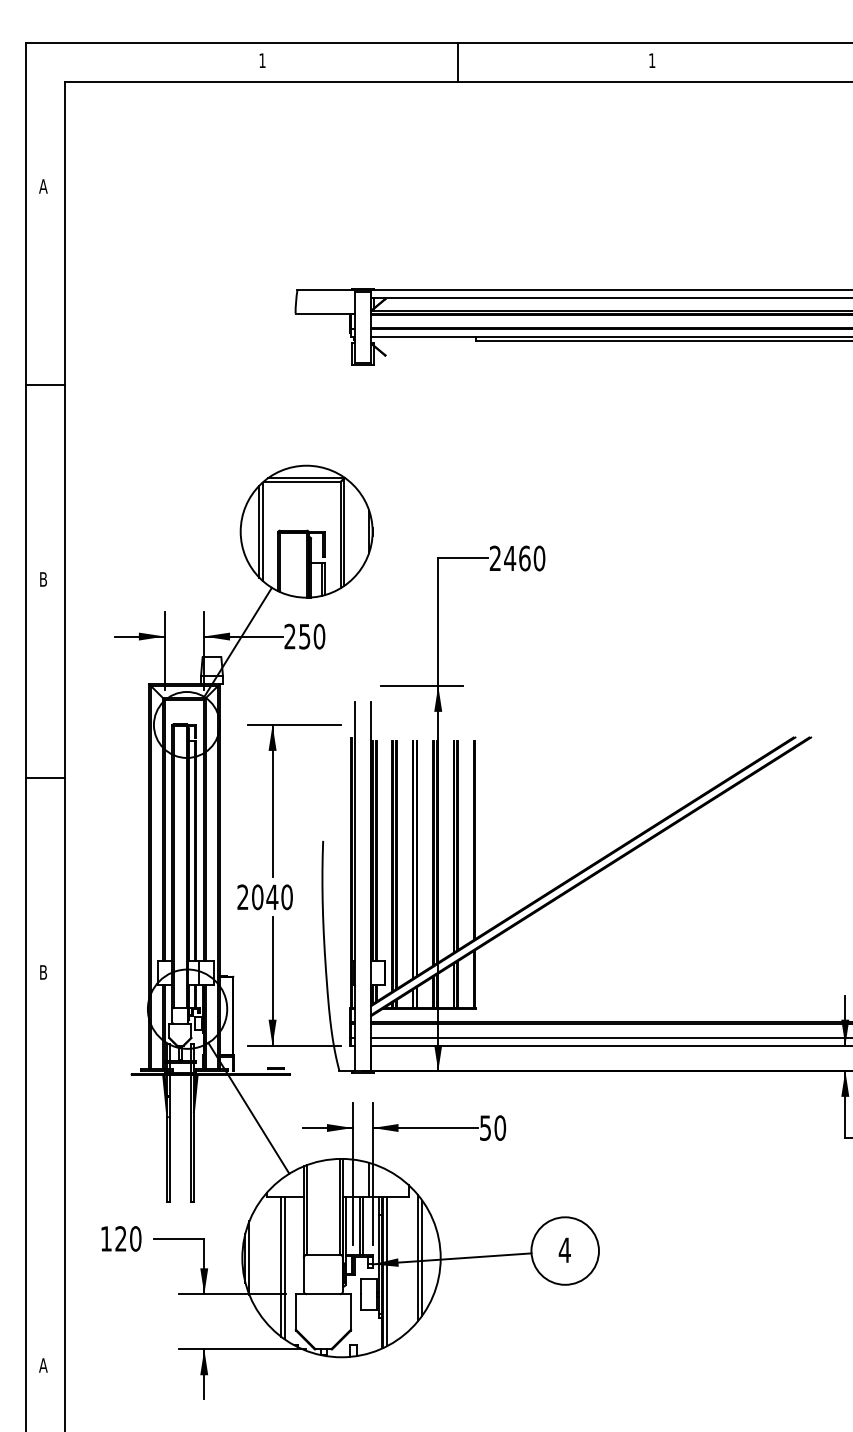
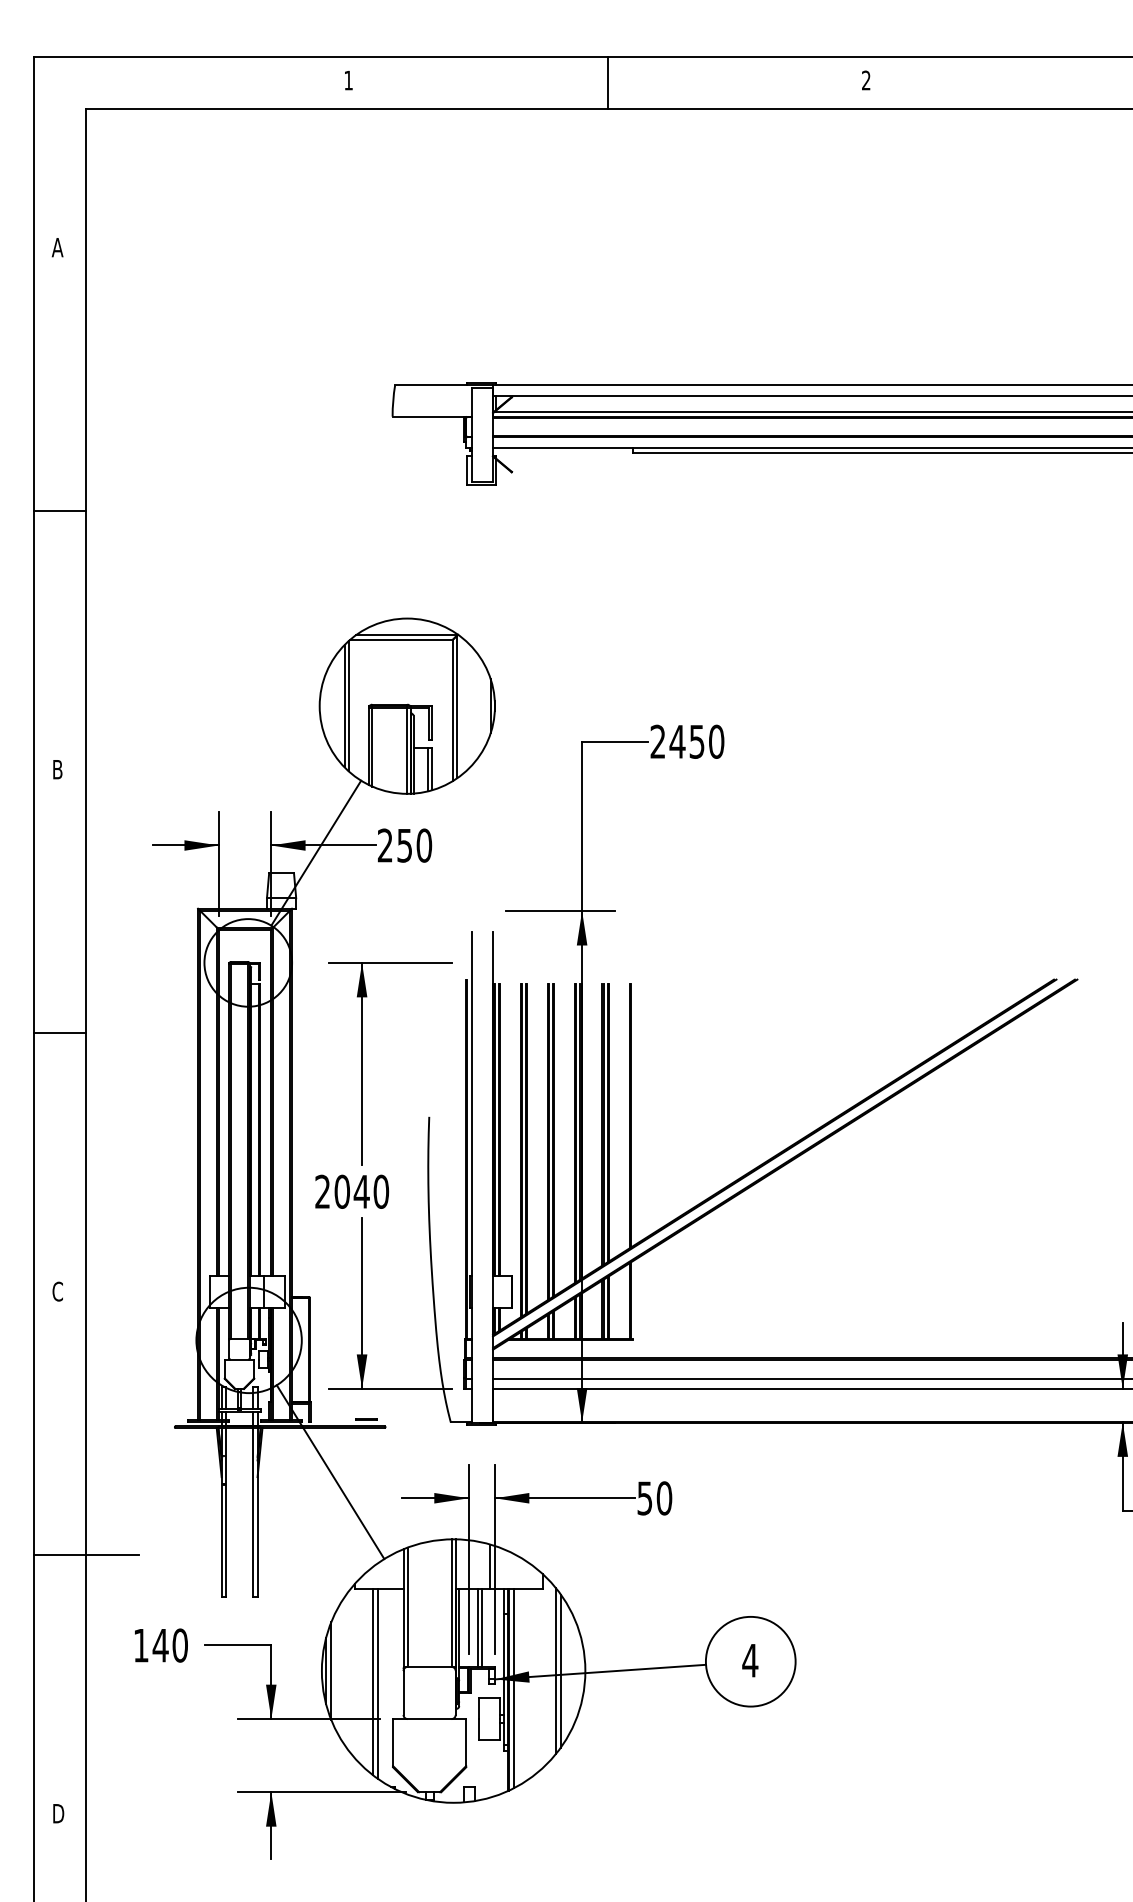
text: (652, 60) -> (866, 80), 1 -> 2
text: (524, 558) -> (696, 741), 2460 -> 2450
text: (43, 972) -> (57, 1291), B -> C
line: (64, 1170) -> (85, 1554), added
text: (120, 1238) -> (160, 1645), 120 -> 140
text: (43, 1365) -> (57, 1813), A -> D

